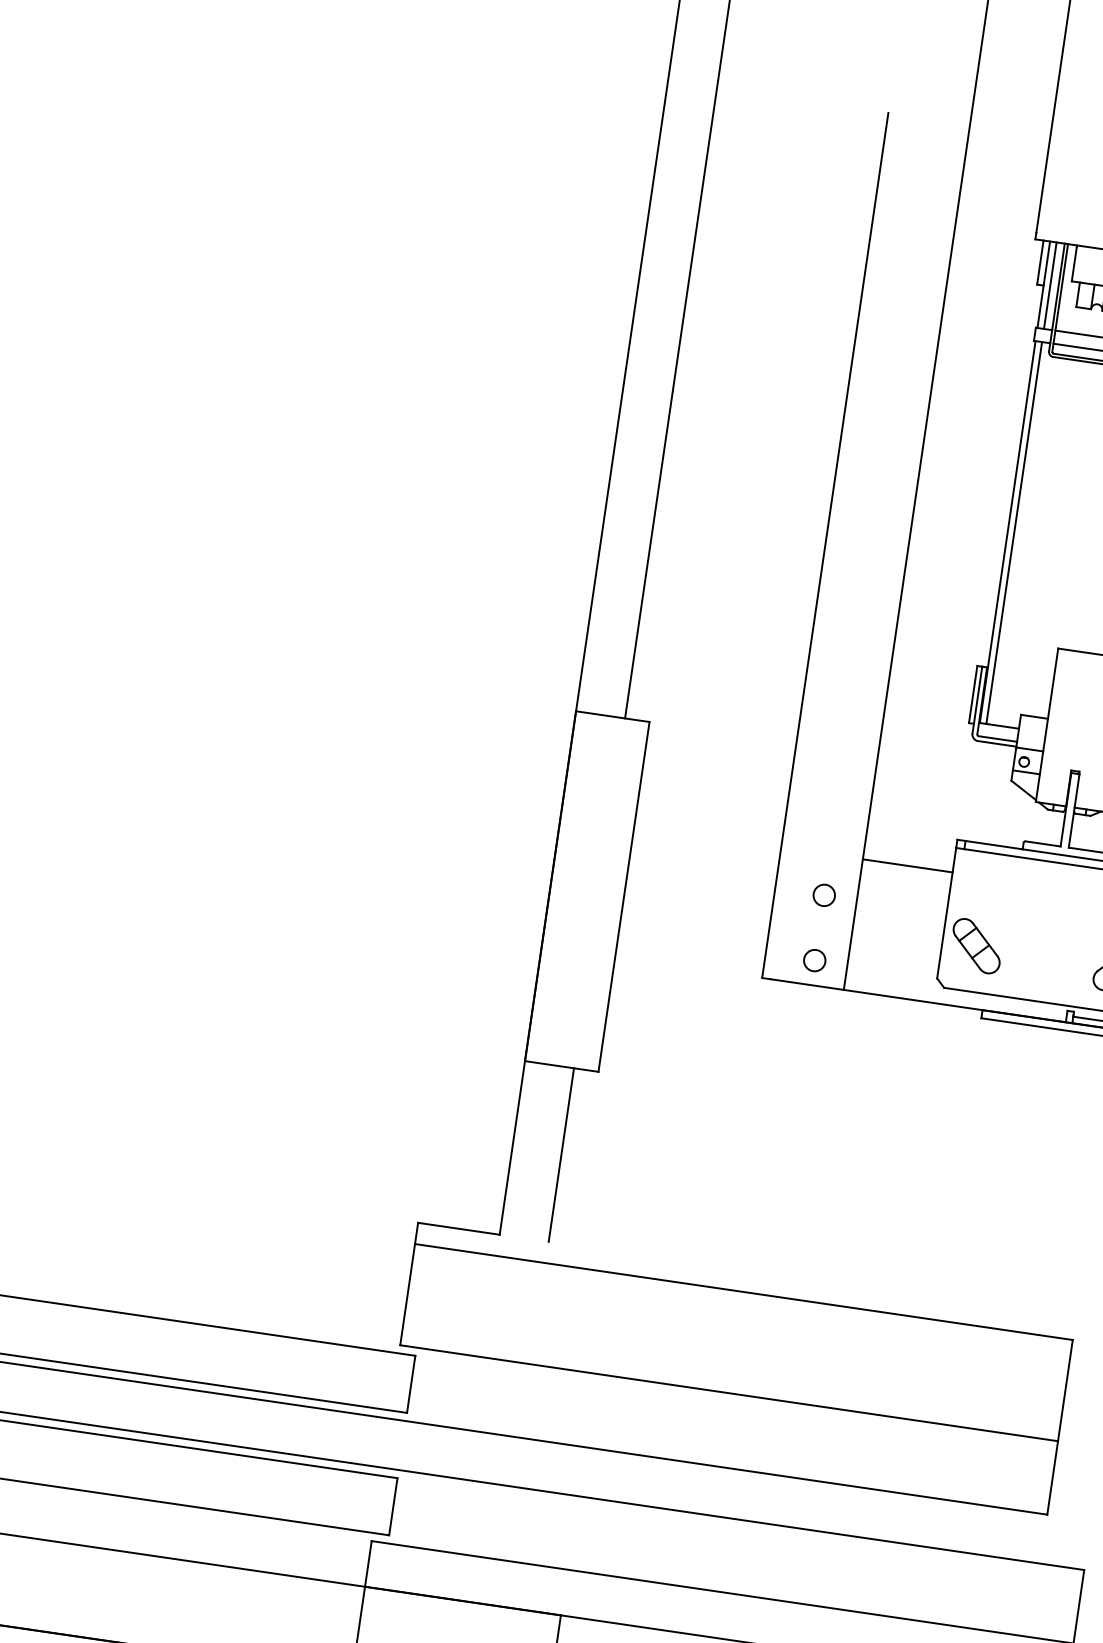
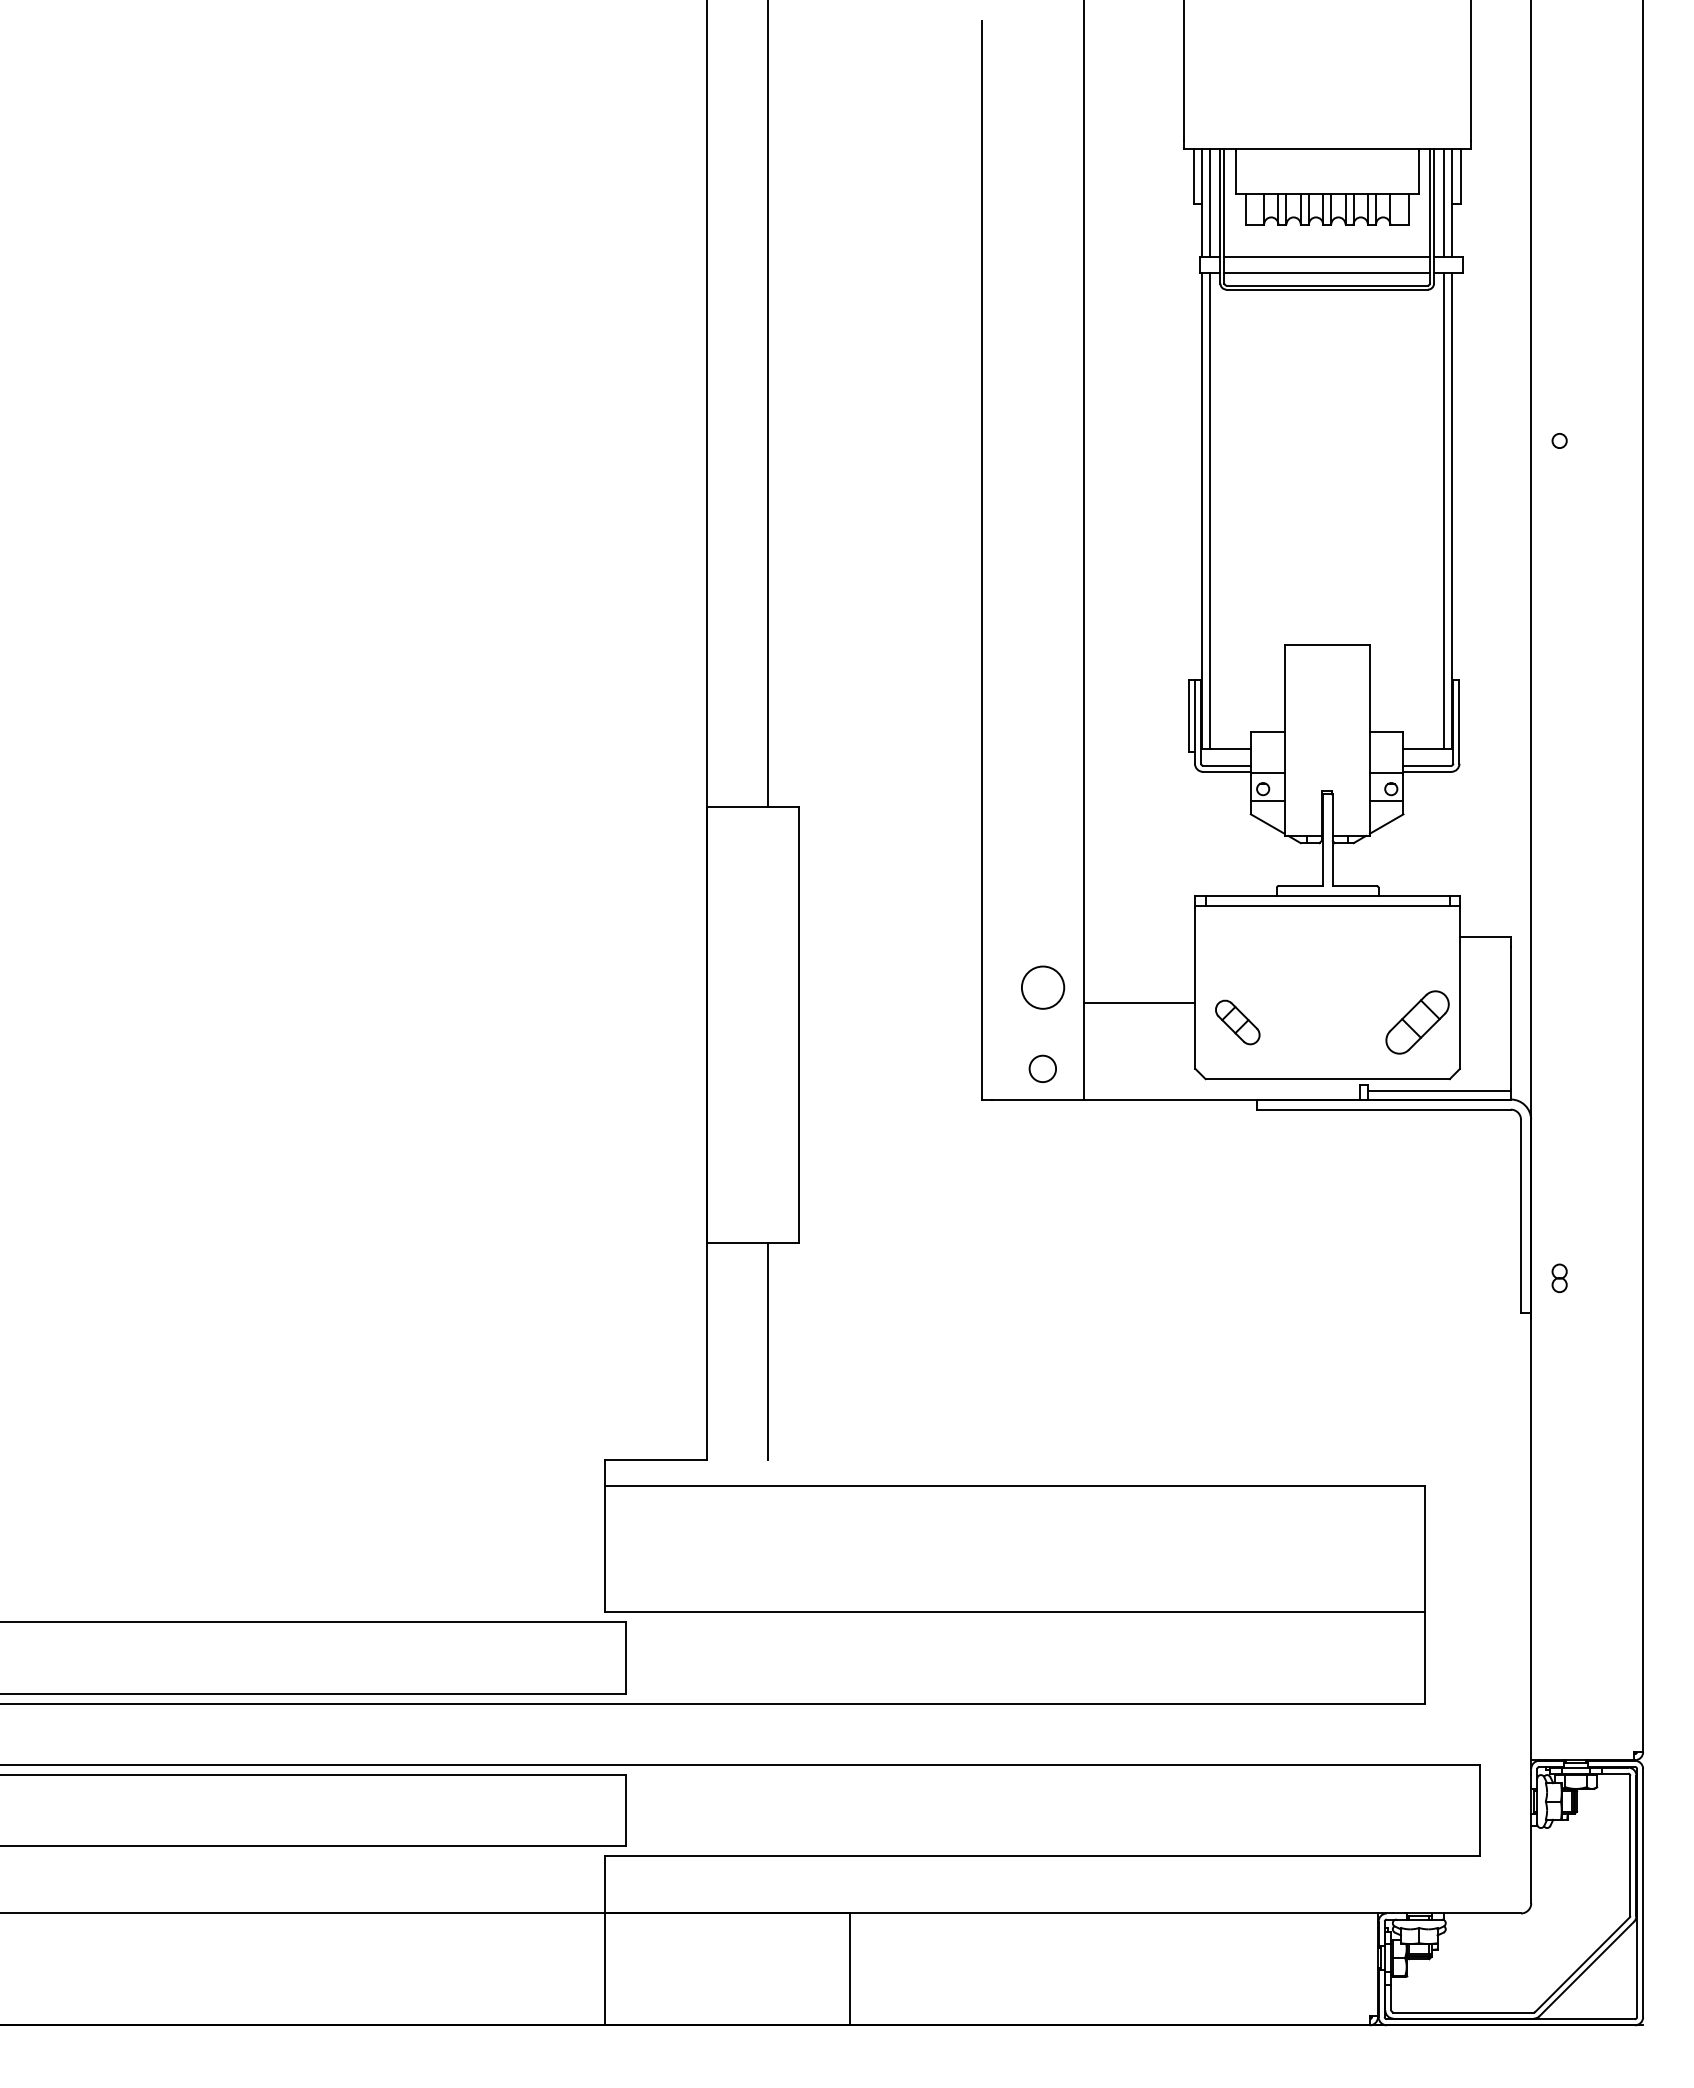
line: (907, 865) -> (1139, 1002), moved
circle: (824, 895) -> (1042, 987), size x1.6
part: (976, 946) -> (1237, 1022), size x0.7

